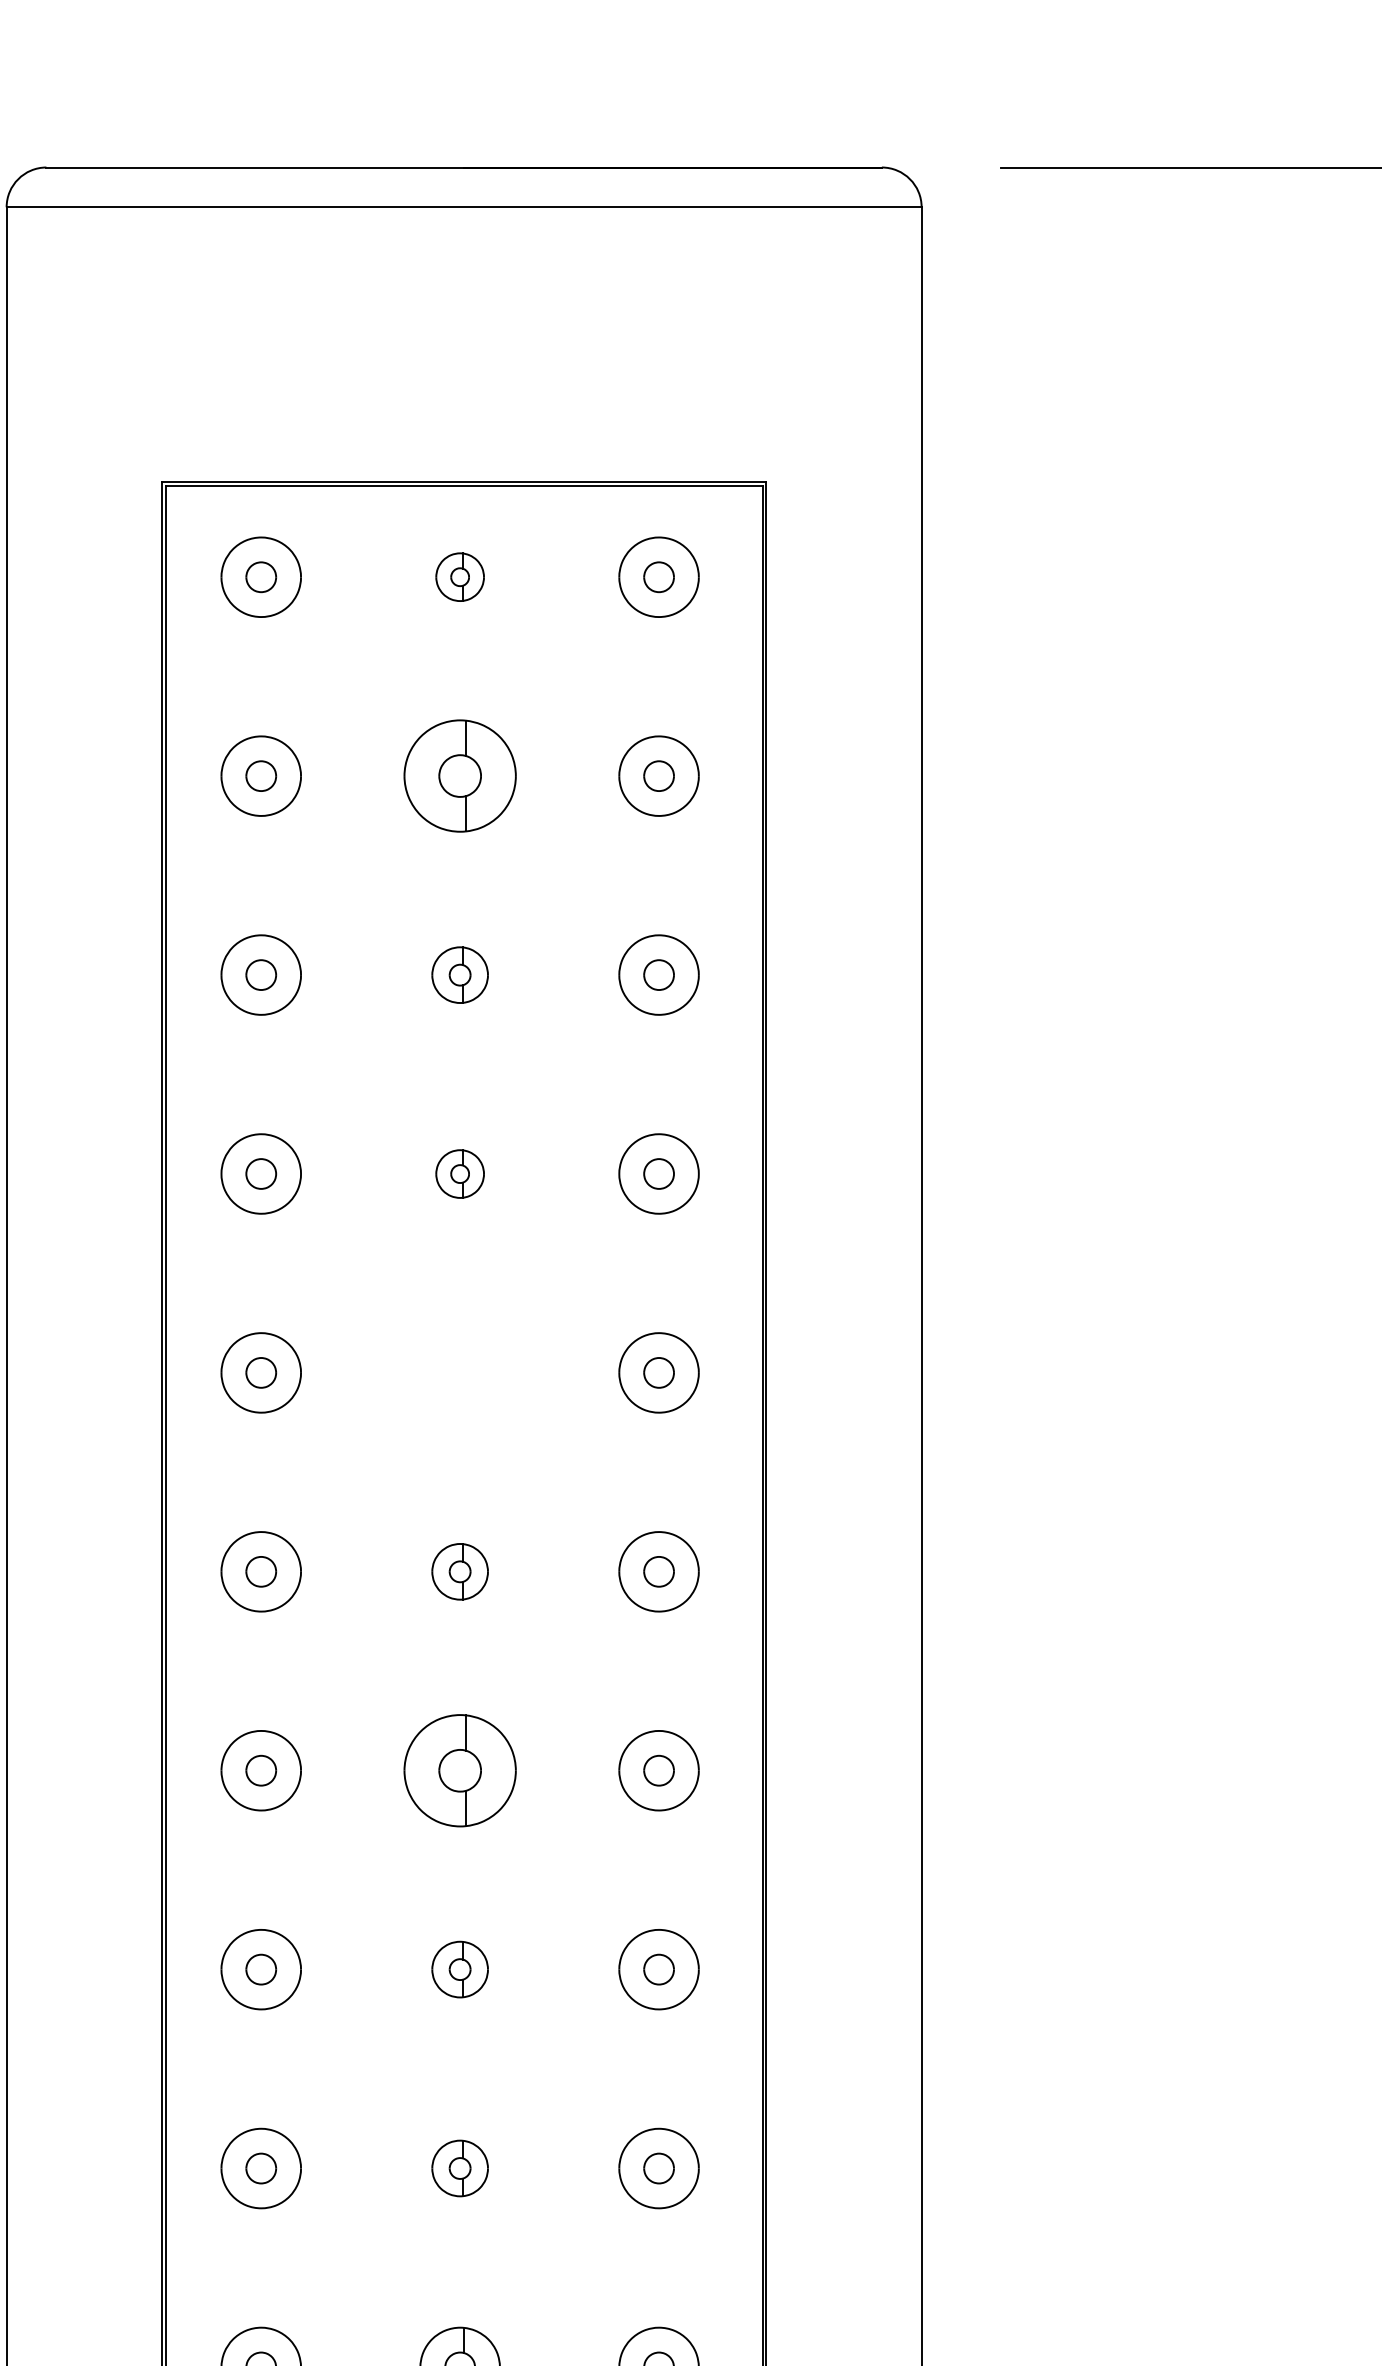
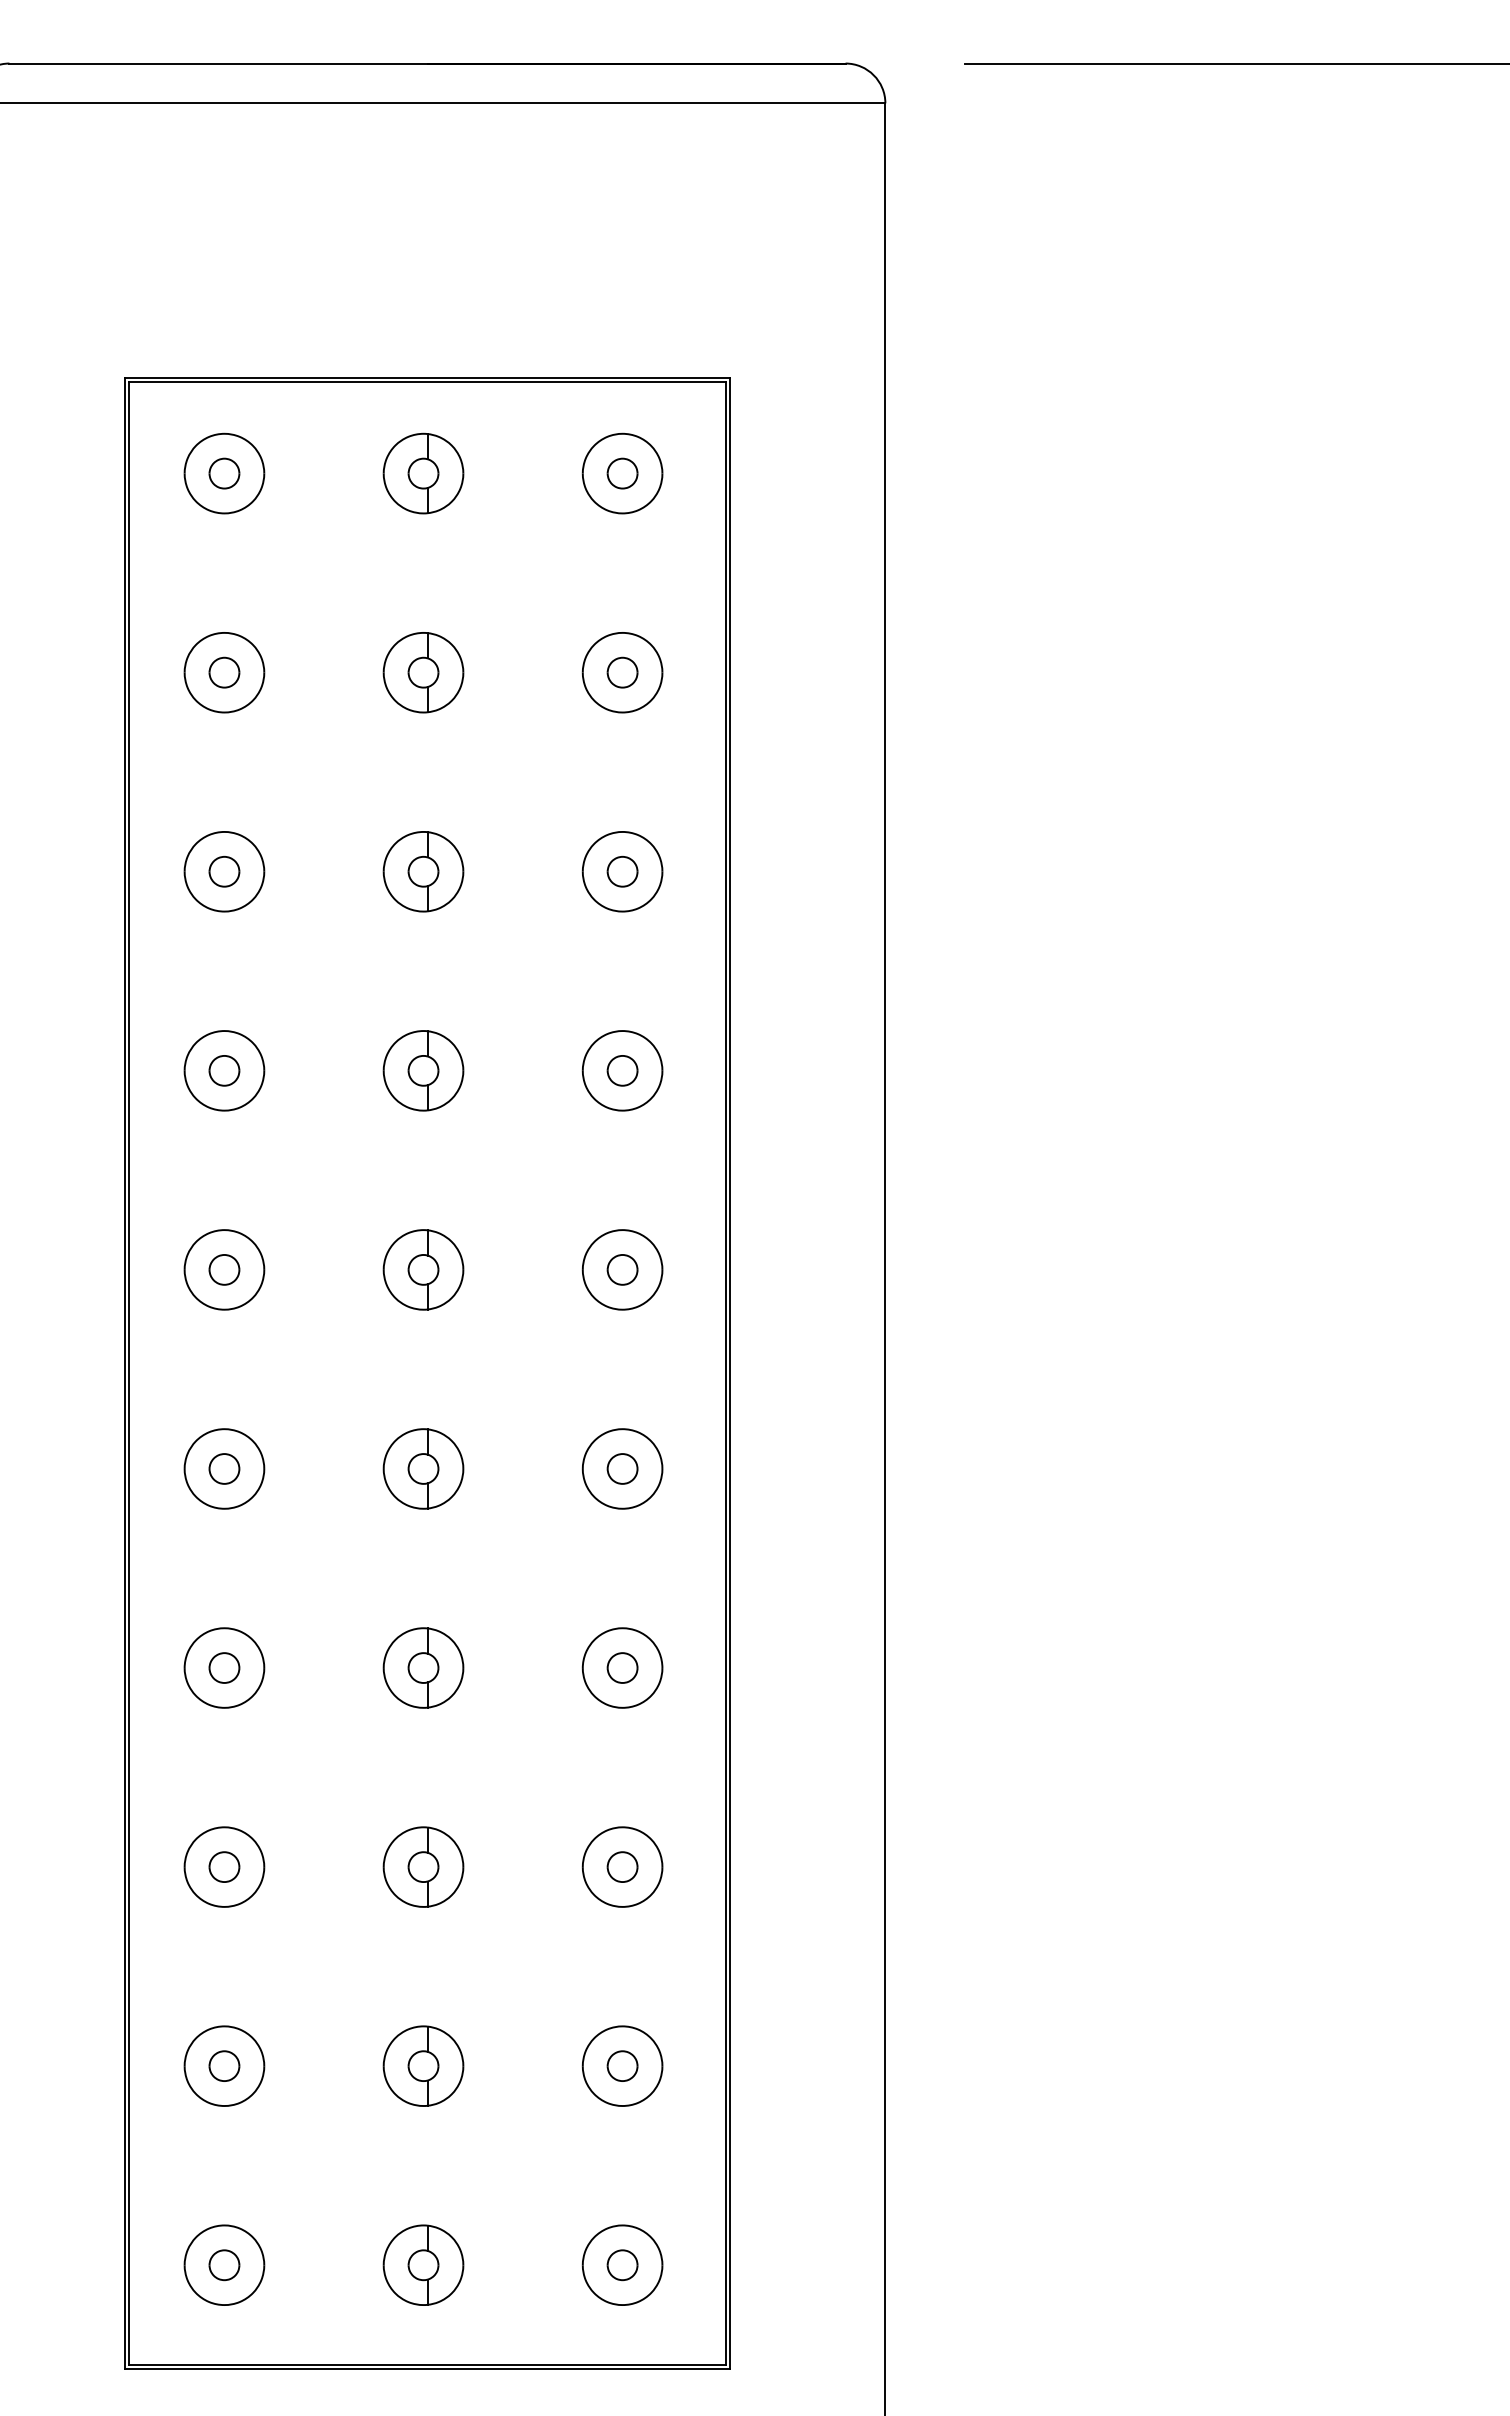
part: (460, 577) -> (423, 473), size x1.67
part: (460, 775) -> (423, 672), size x0.71
part: (460, 974) -> (423, 871), size x1.43
part: (460, 1173) -> (423, 1070), size x1.67
part: (460, 1372) -> (423, 1269), added
part: (460, 1571) -> (423, 1468), size x1.43
part: (460, 1770) -> (423, 1667), size x0.71
part: (460, 1969) -> (423, 1866), size x1.43
part: (460, 2167) -> (423, 2065), size x1.43

